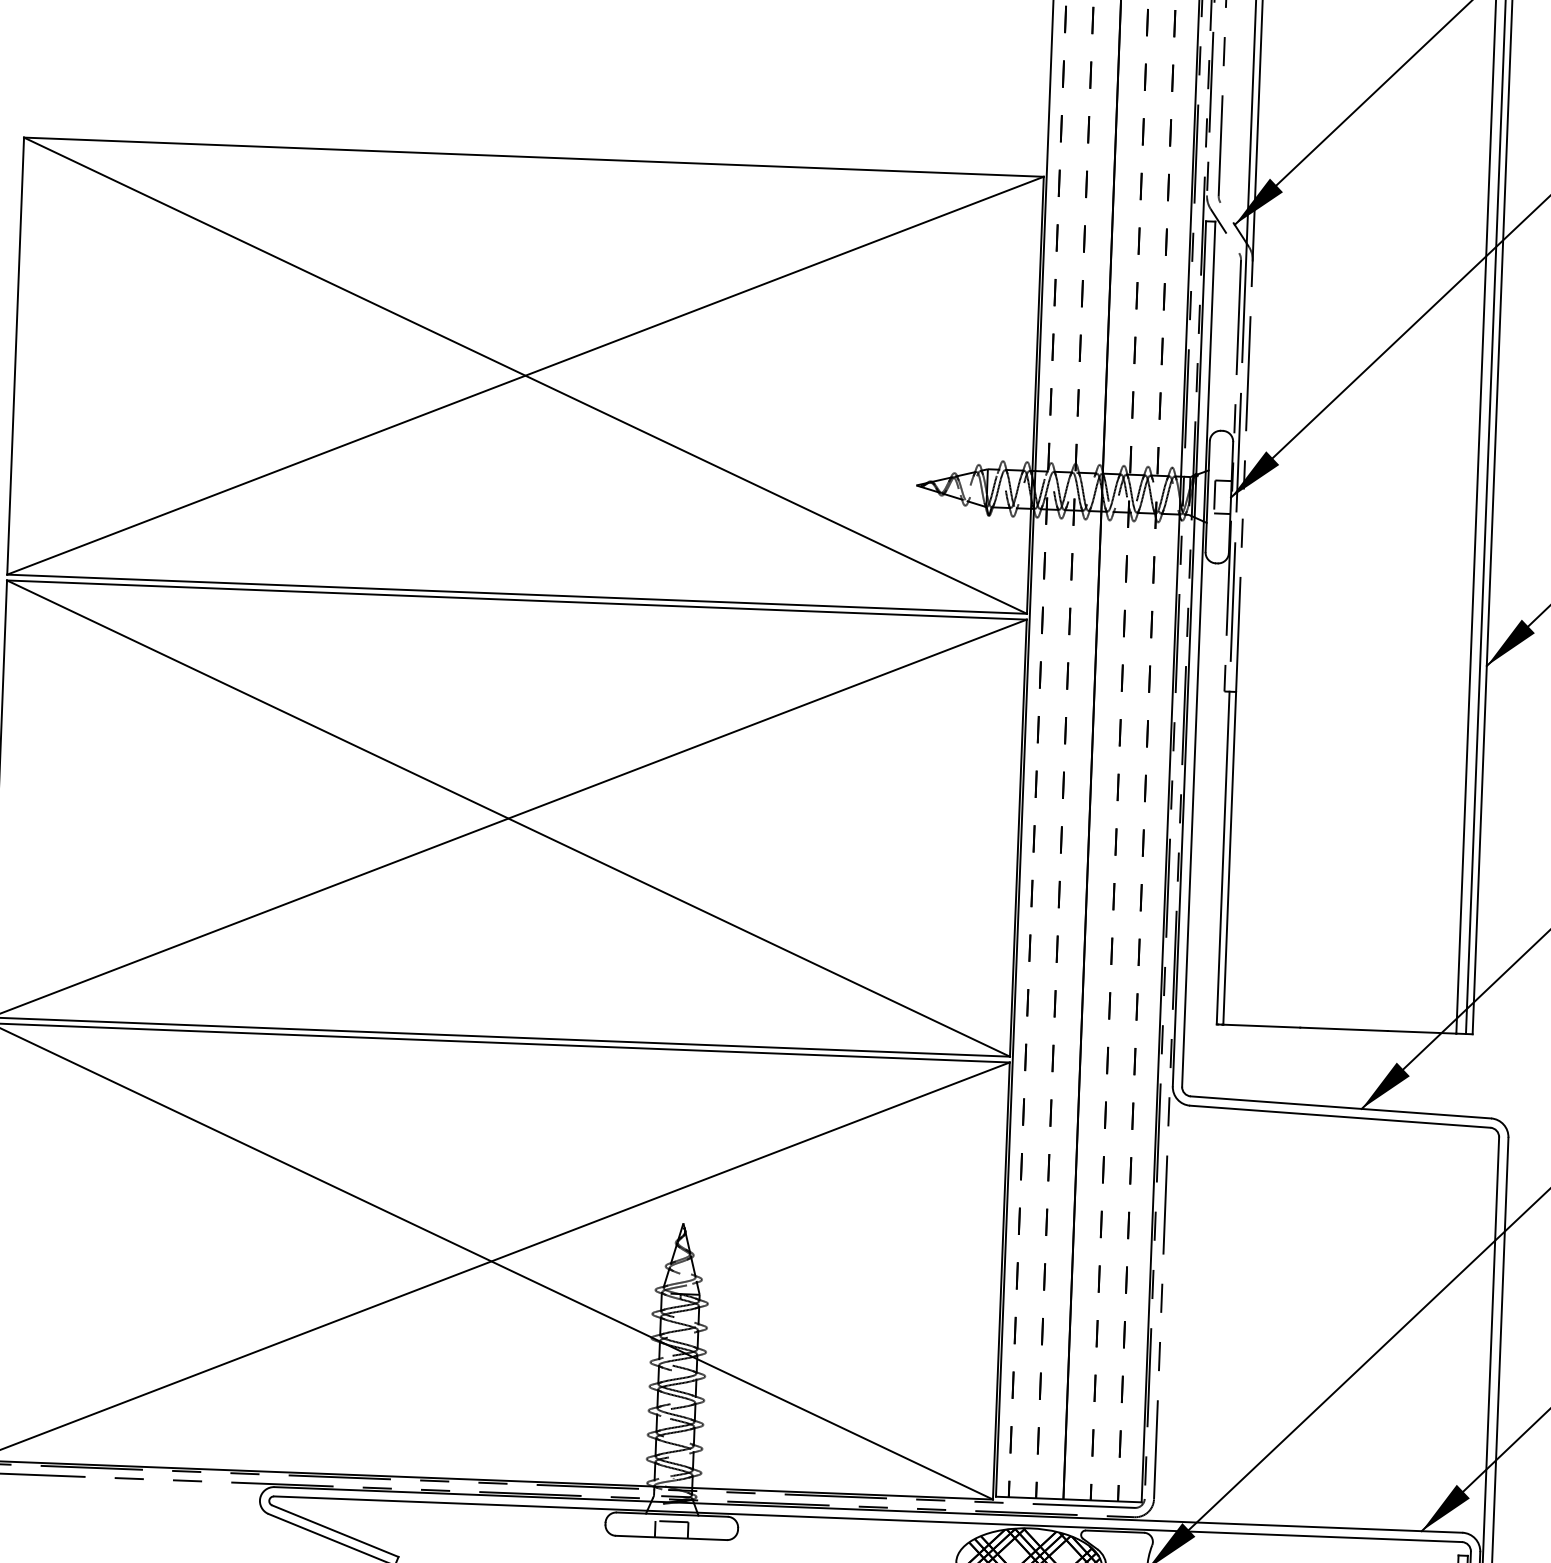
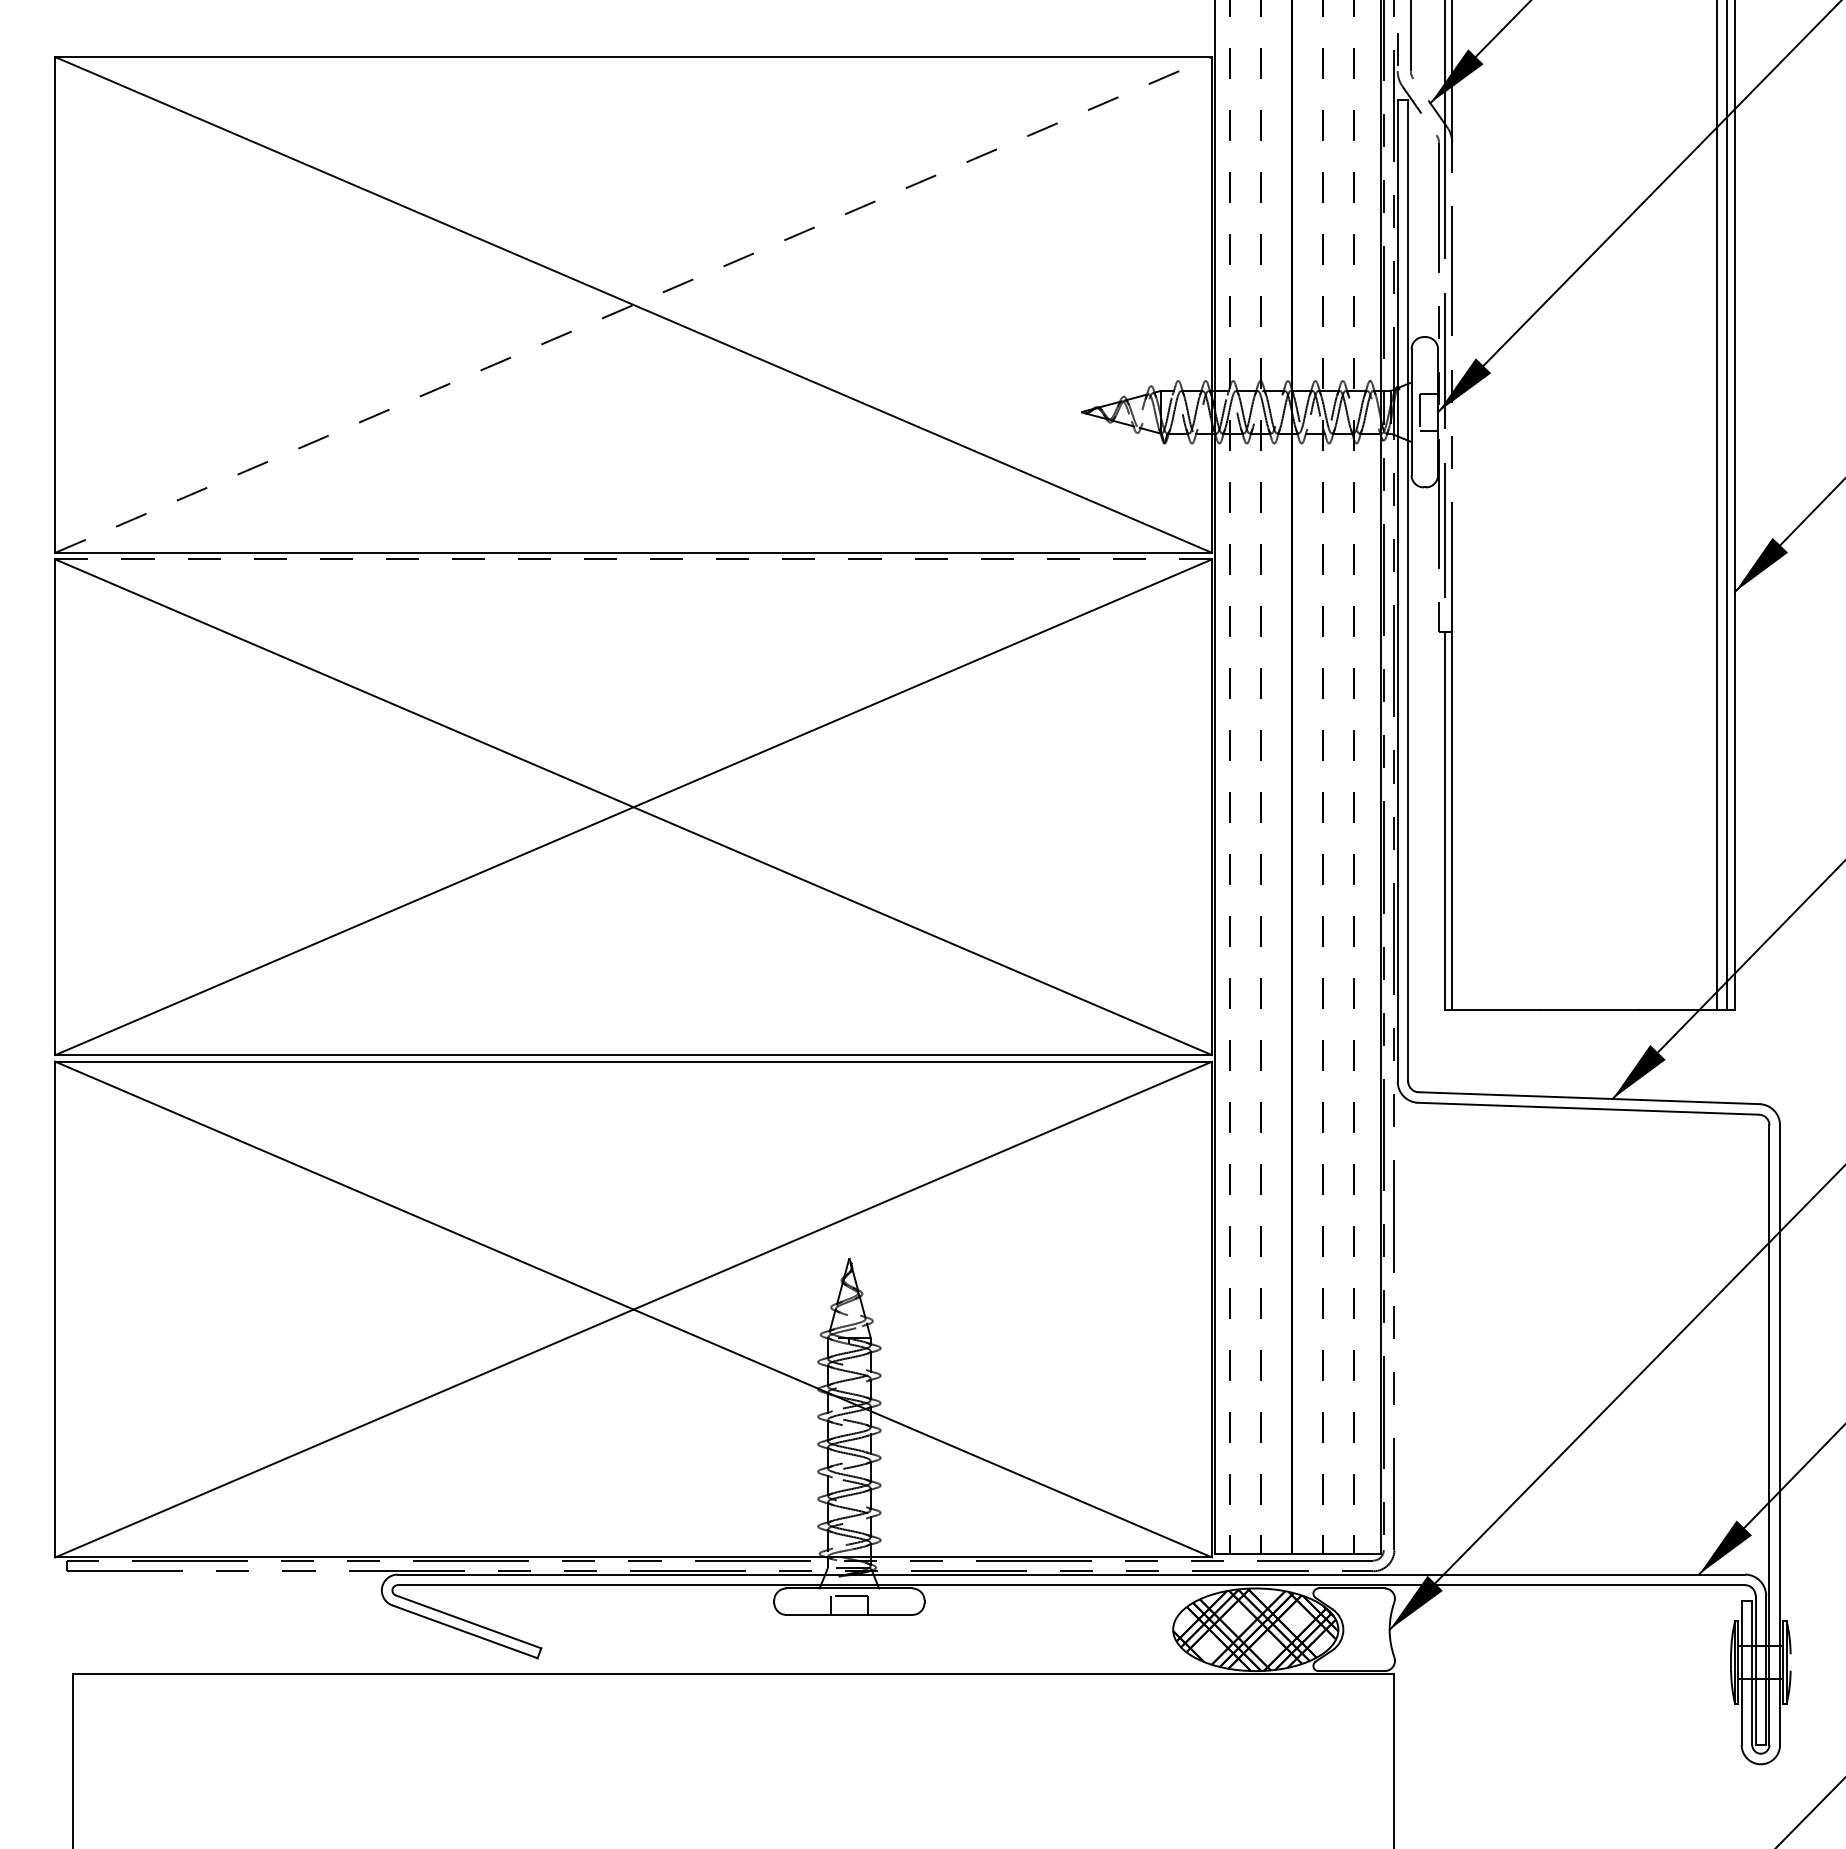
line: (526, 375) -> (634, 304), solid -> dashed
line: (516, 600) -> (633, 559), solid -> dashed

